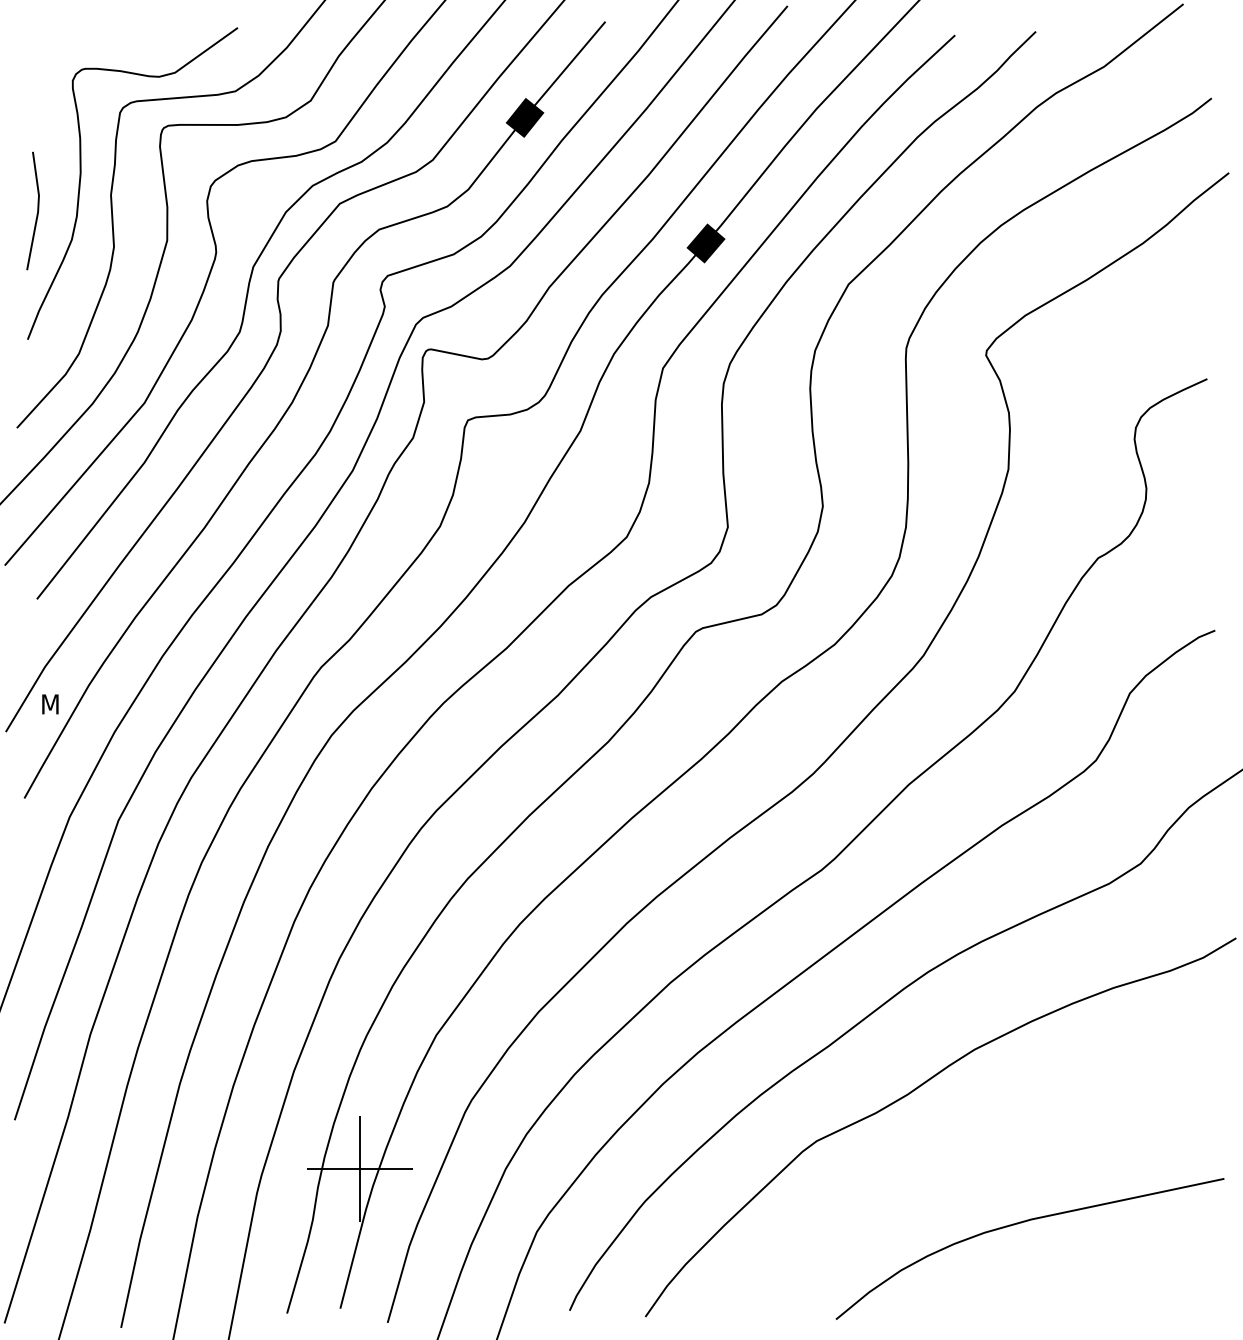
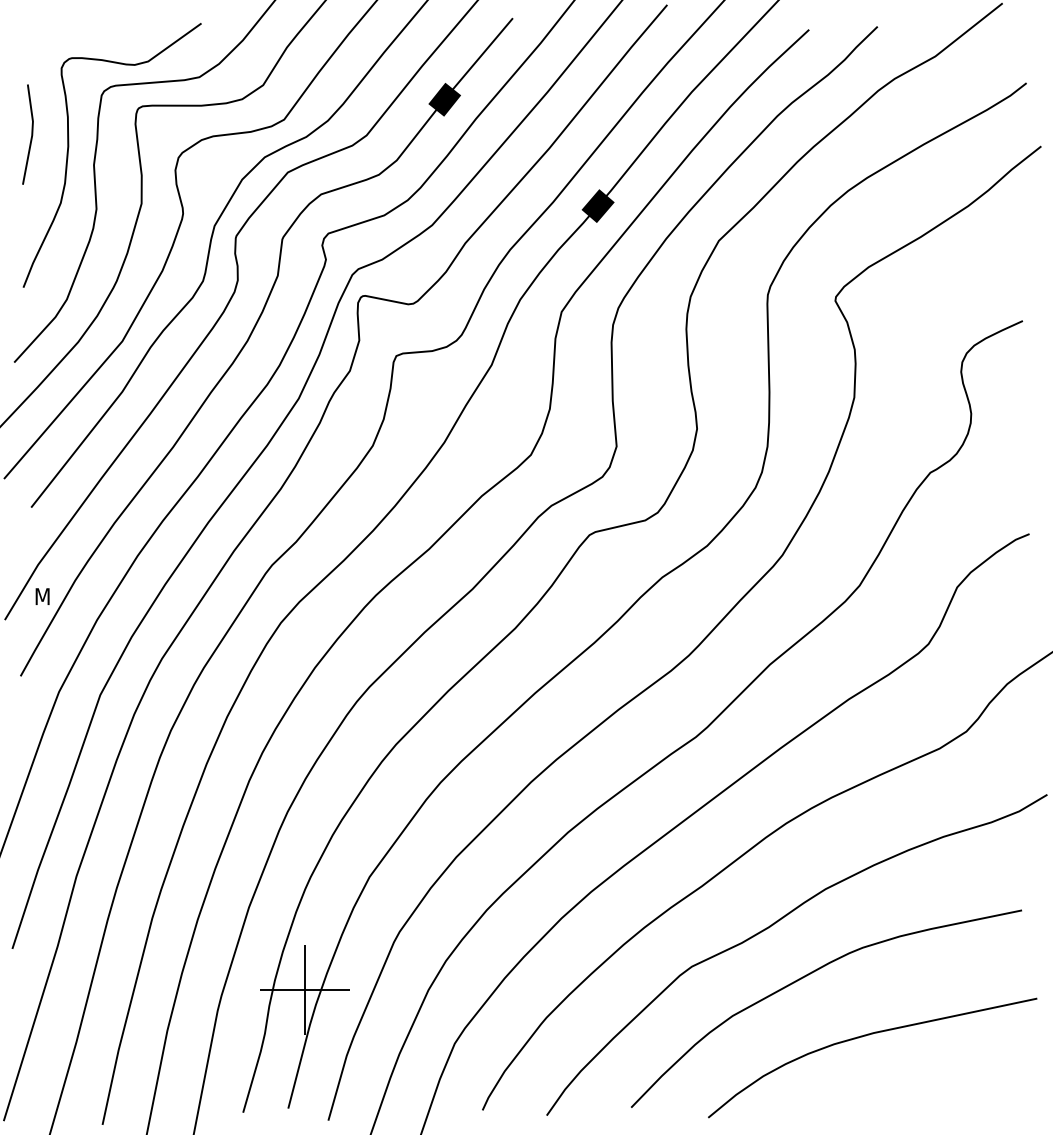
line: (37, 210) -> (31, 134), moved
curve: (953, 1152) -> (807, 976), added

